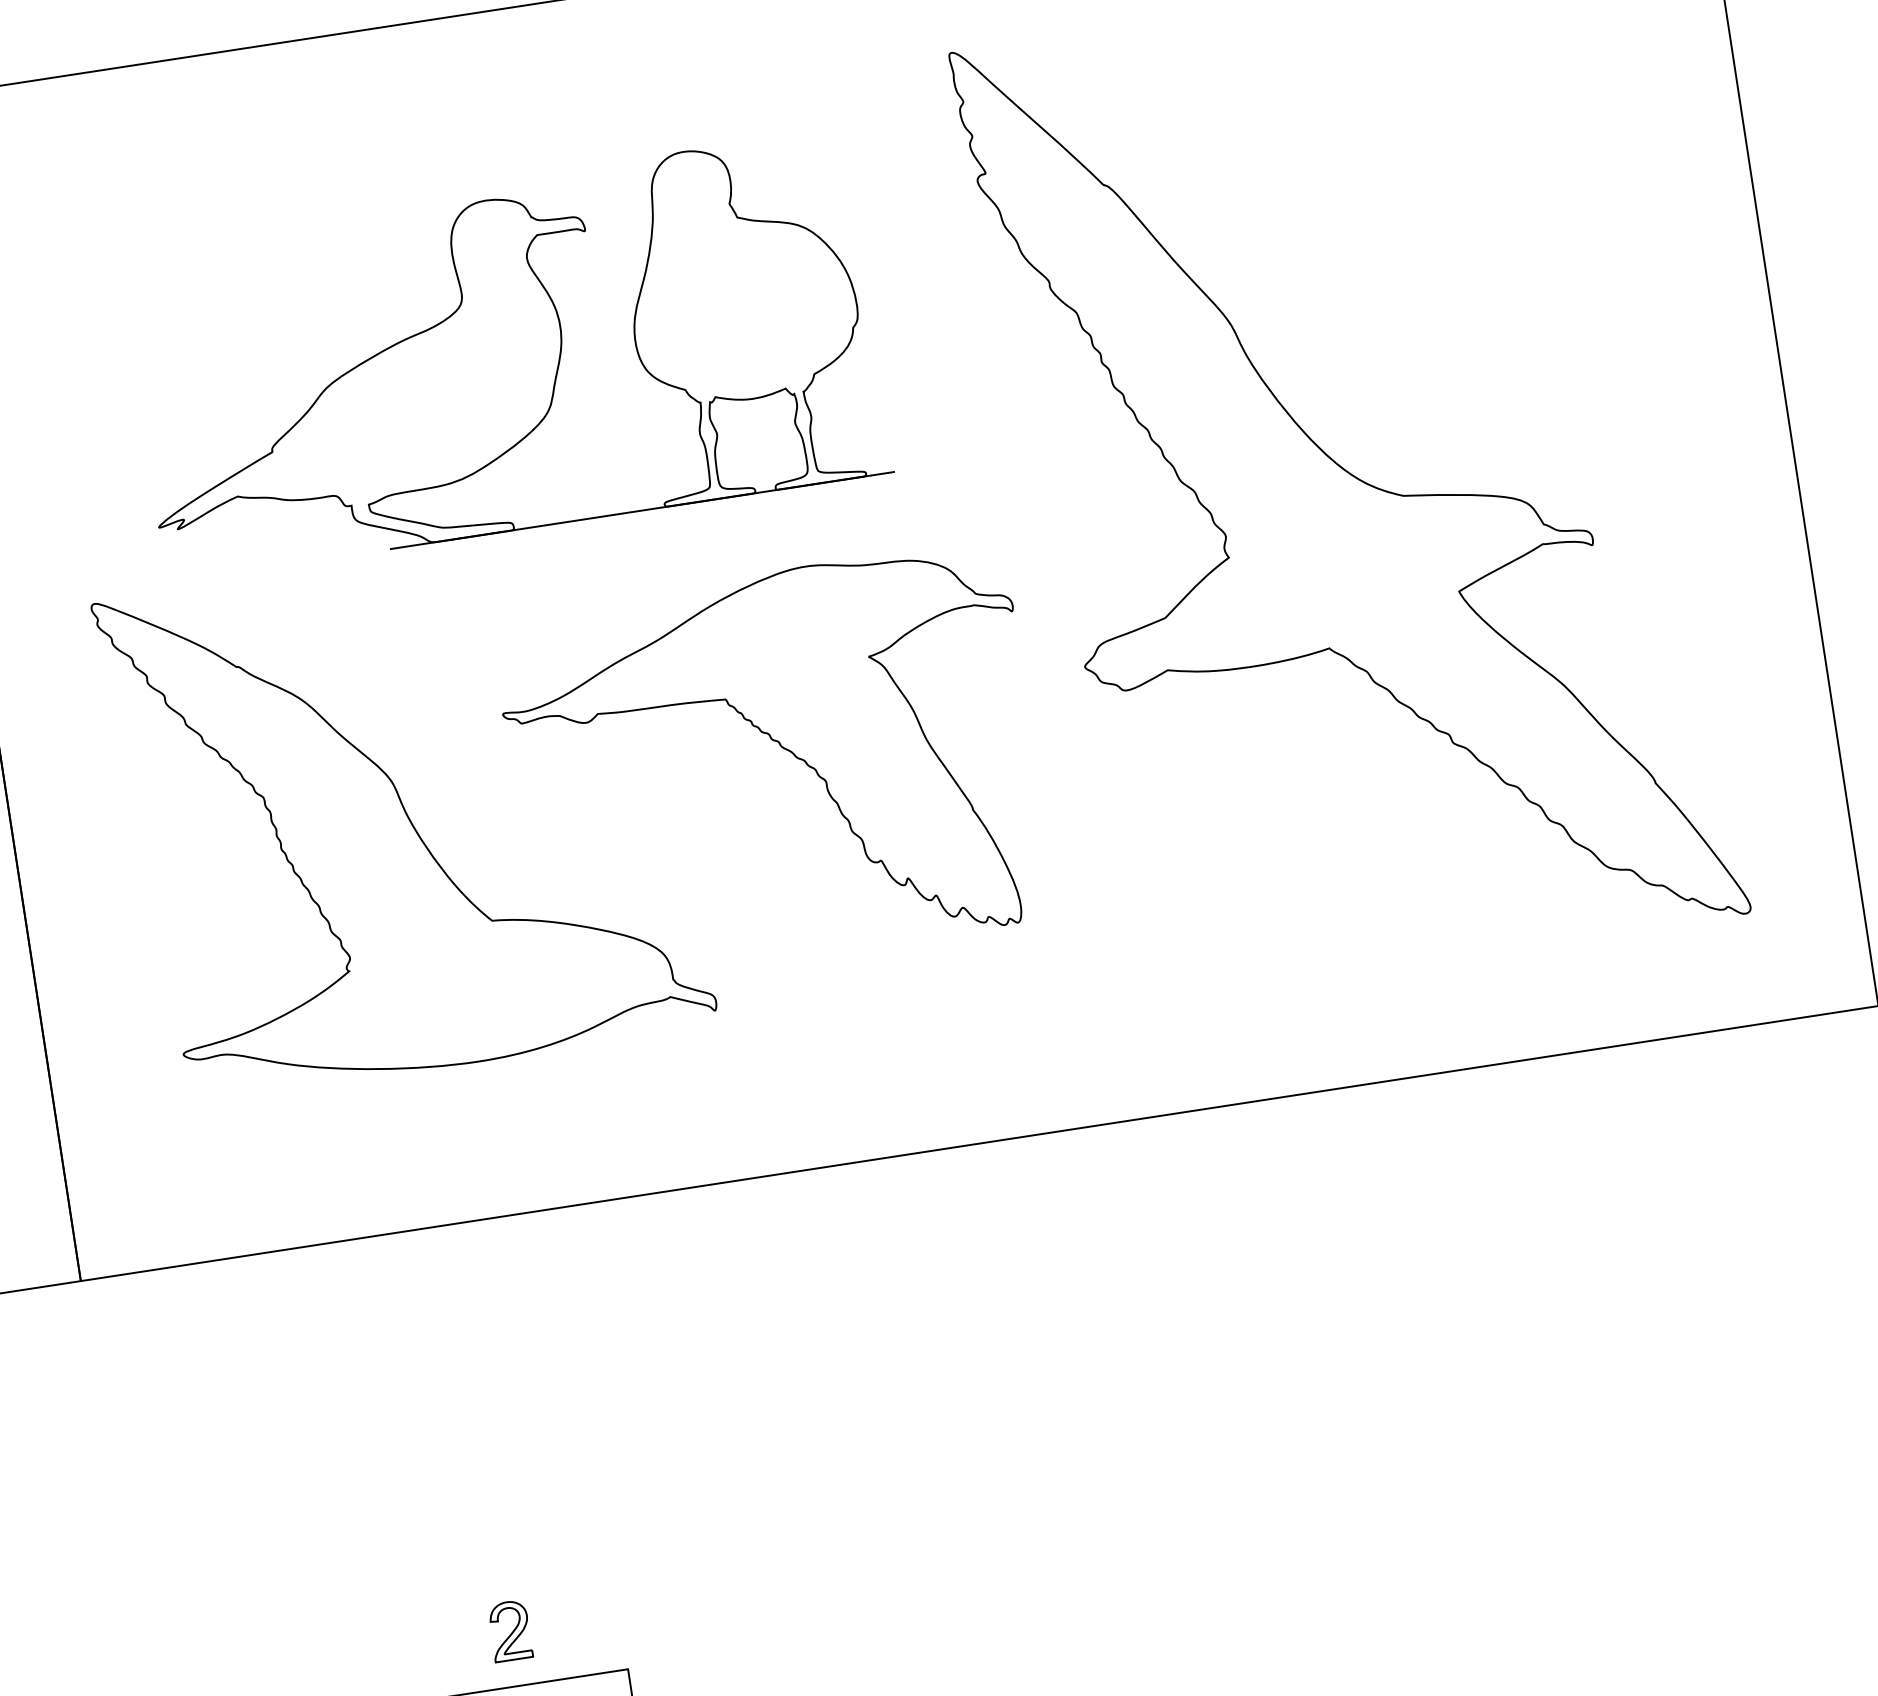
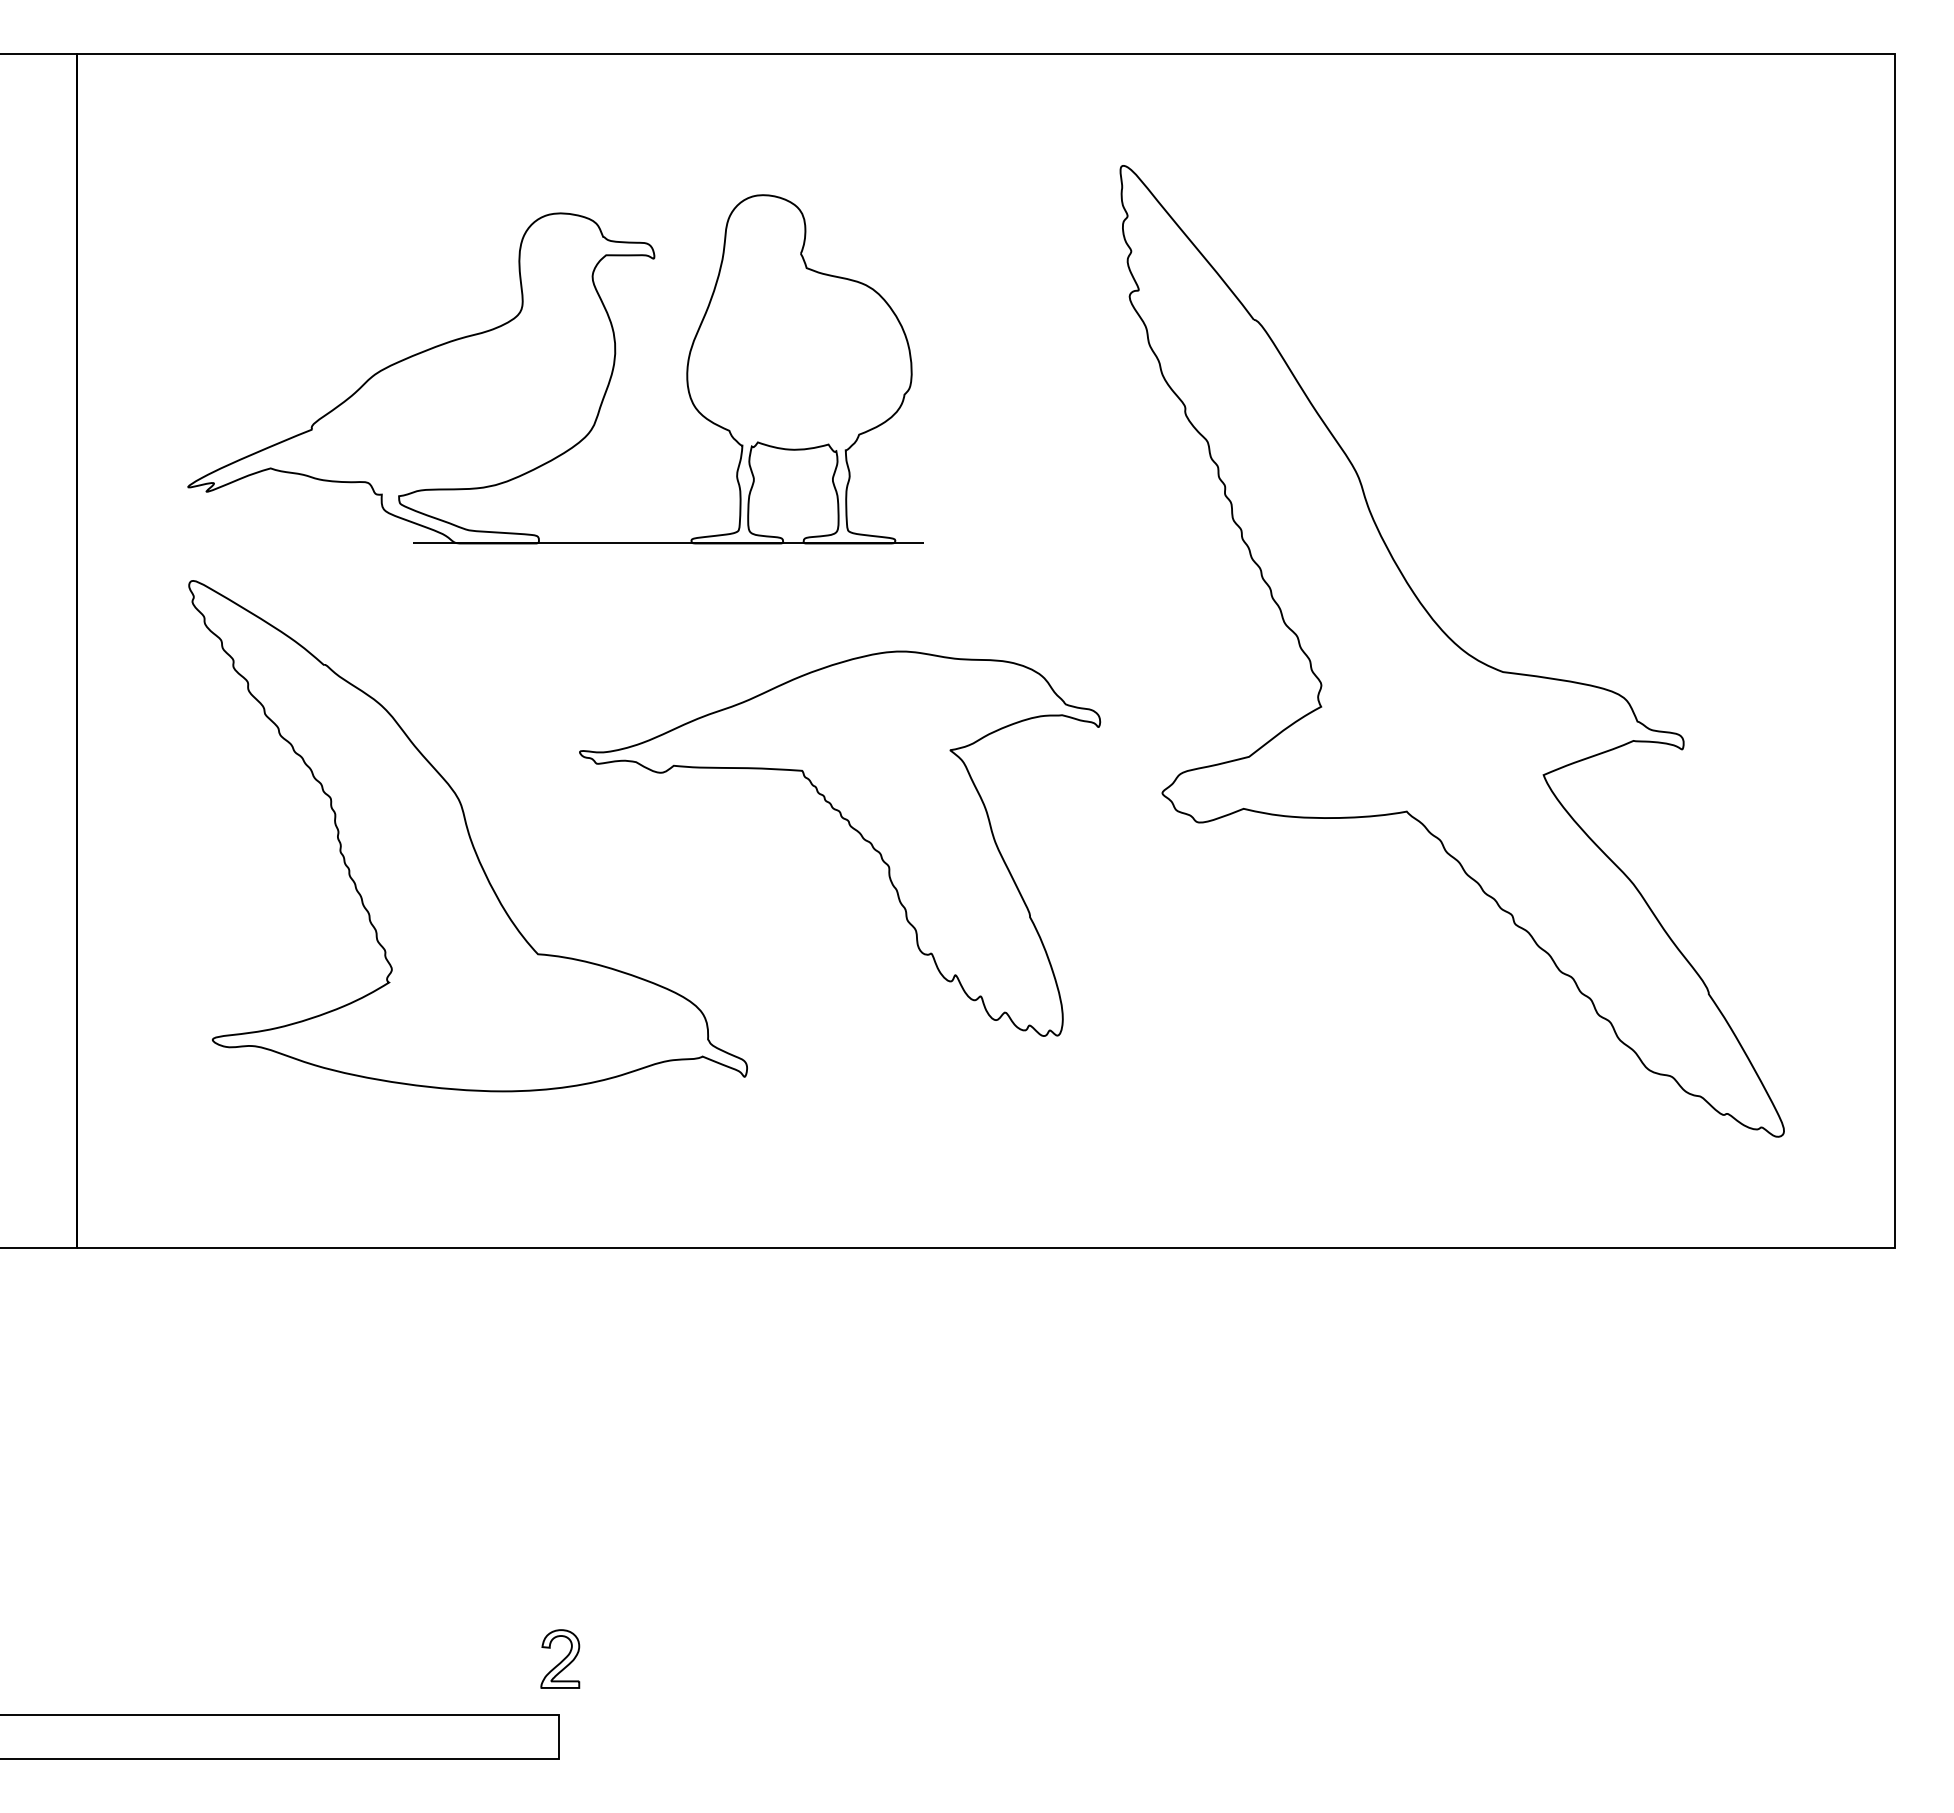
part: (504, 355) -> (555, 369), moved
part: (510, 1630) -> (560, 1658), moved

